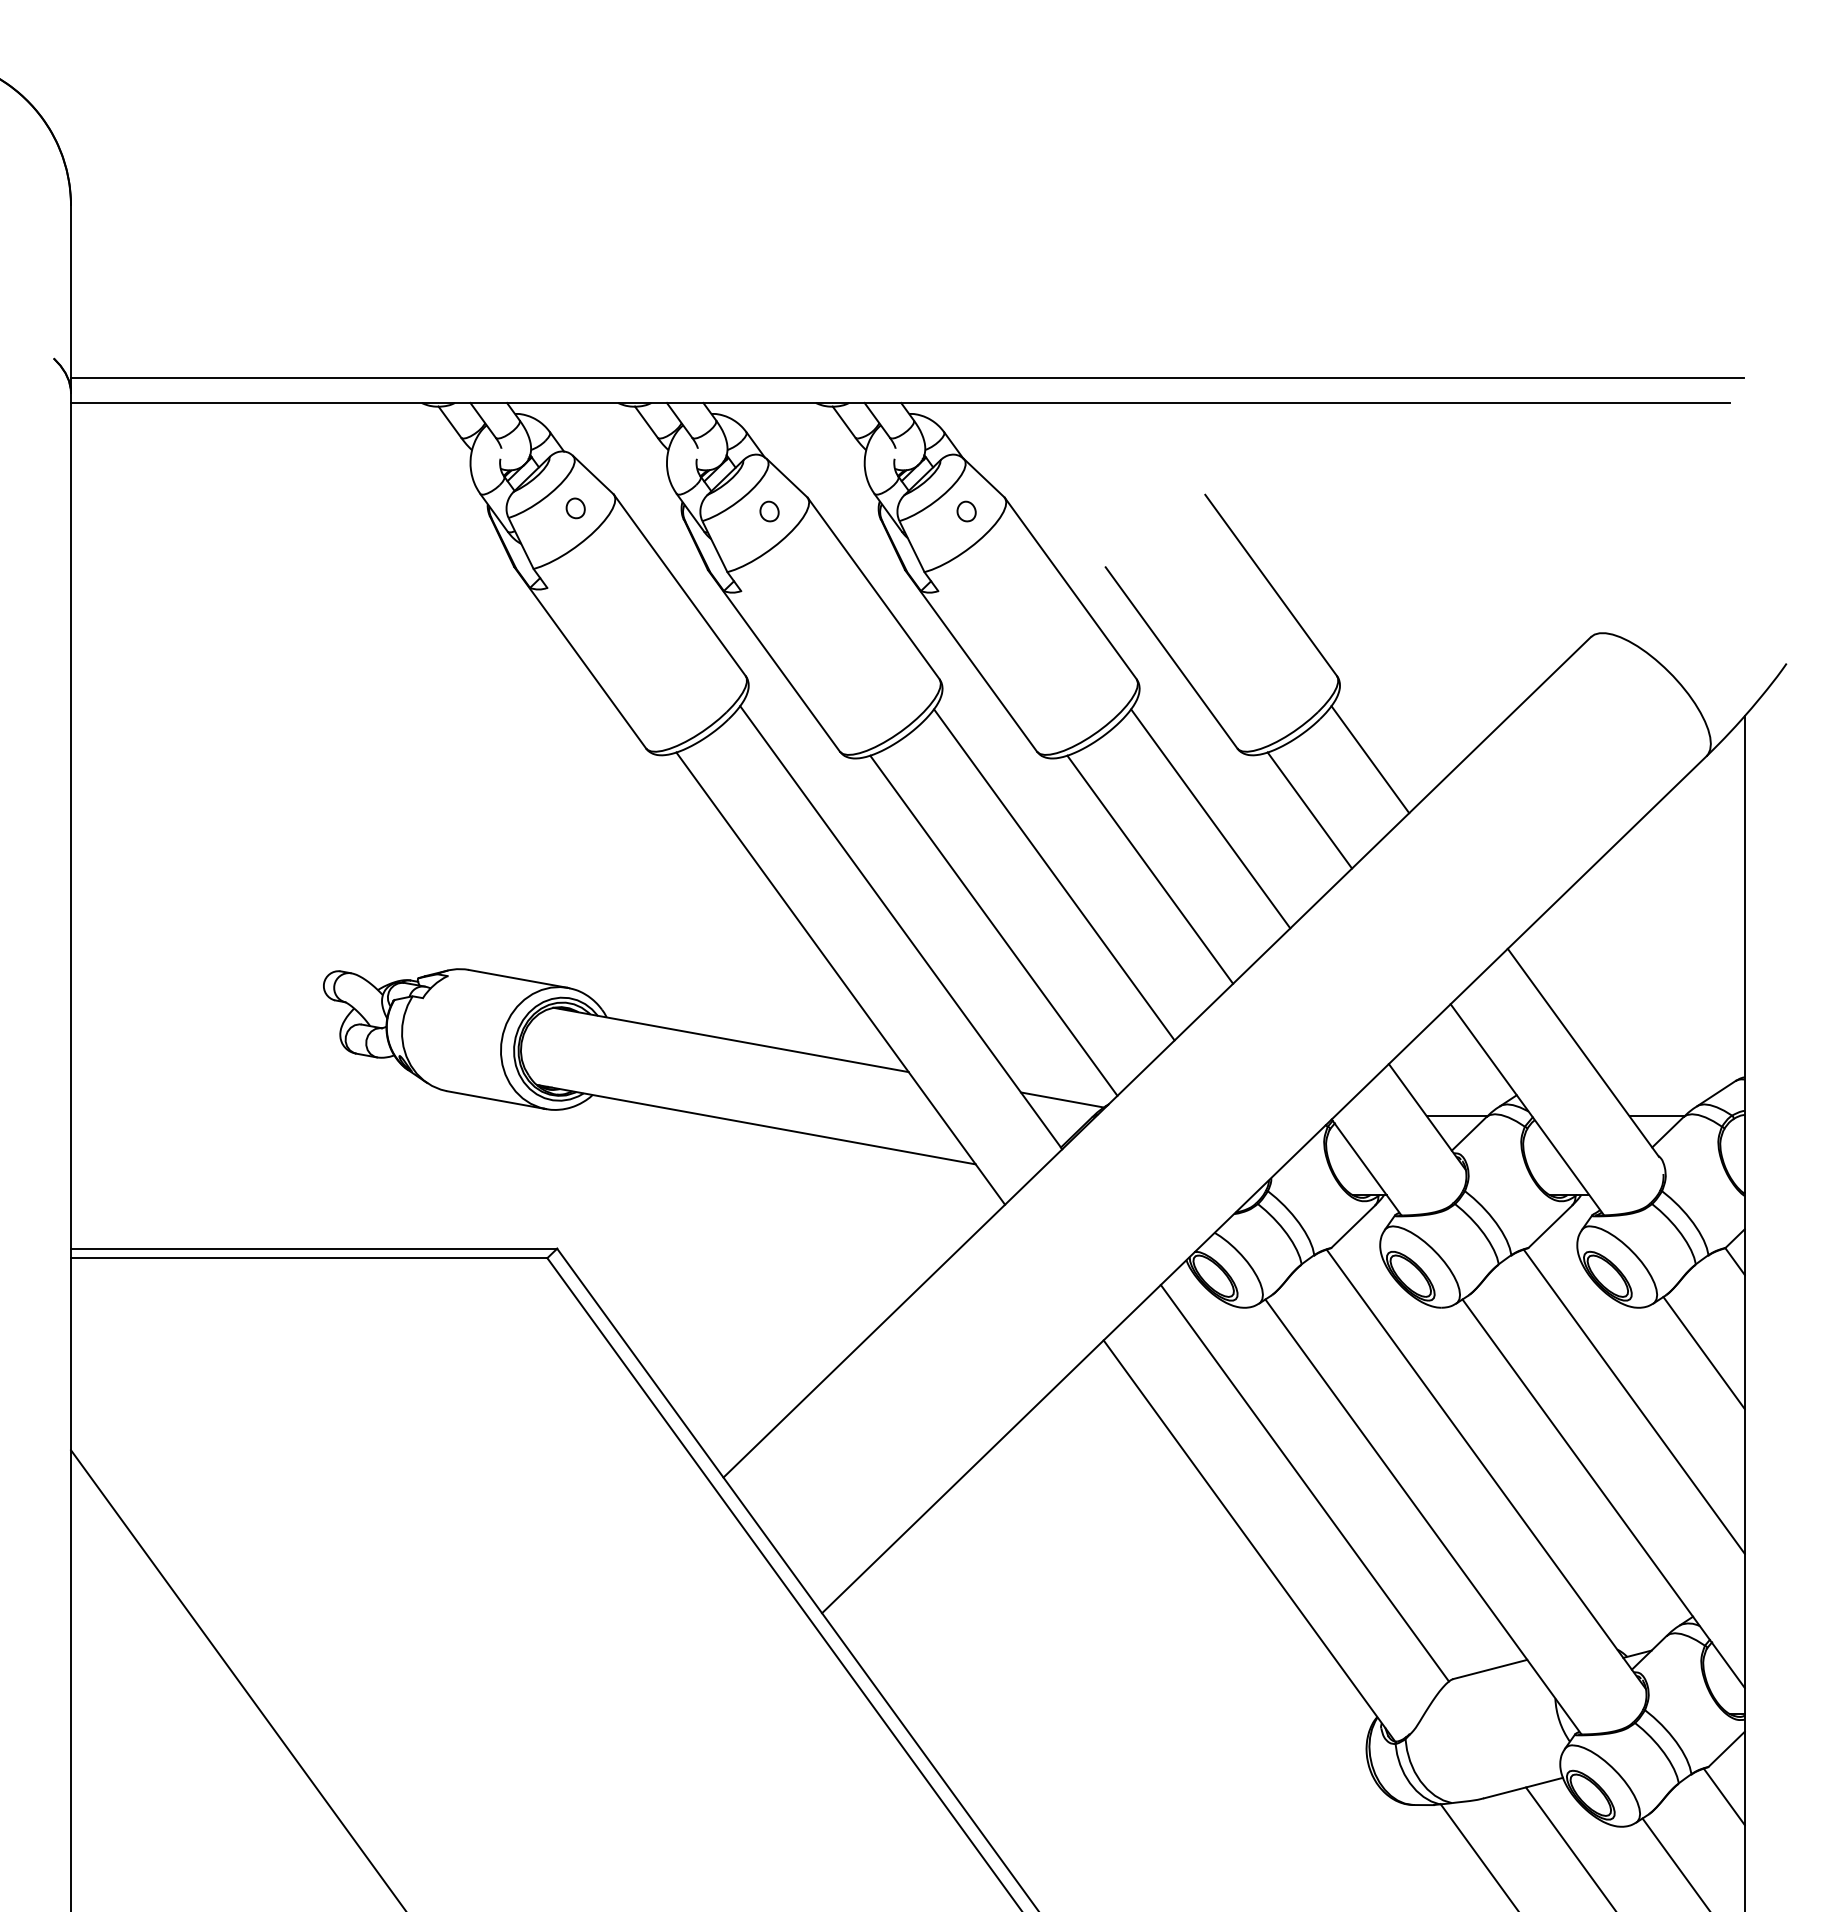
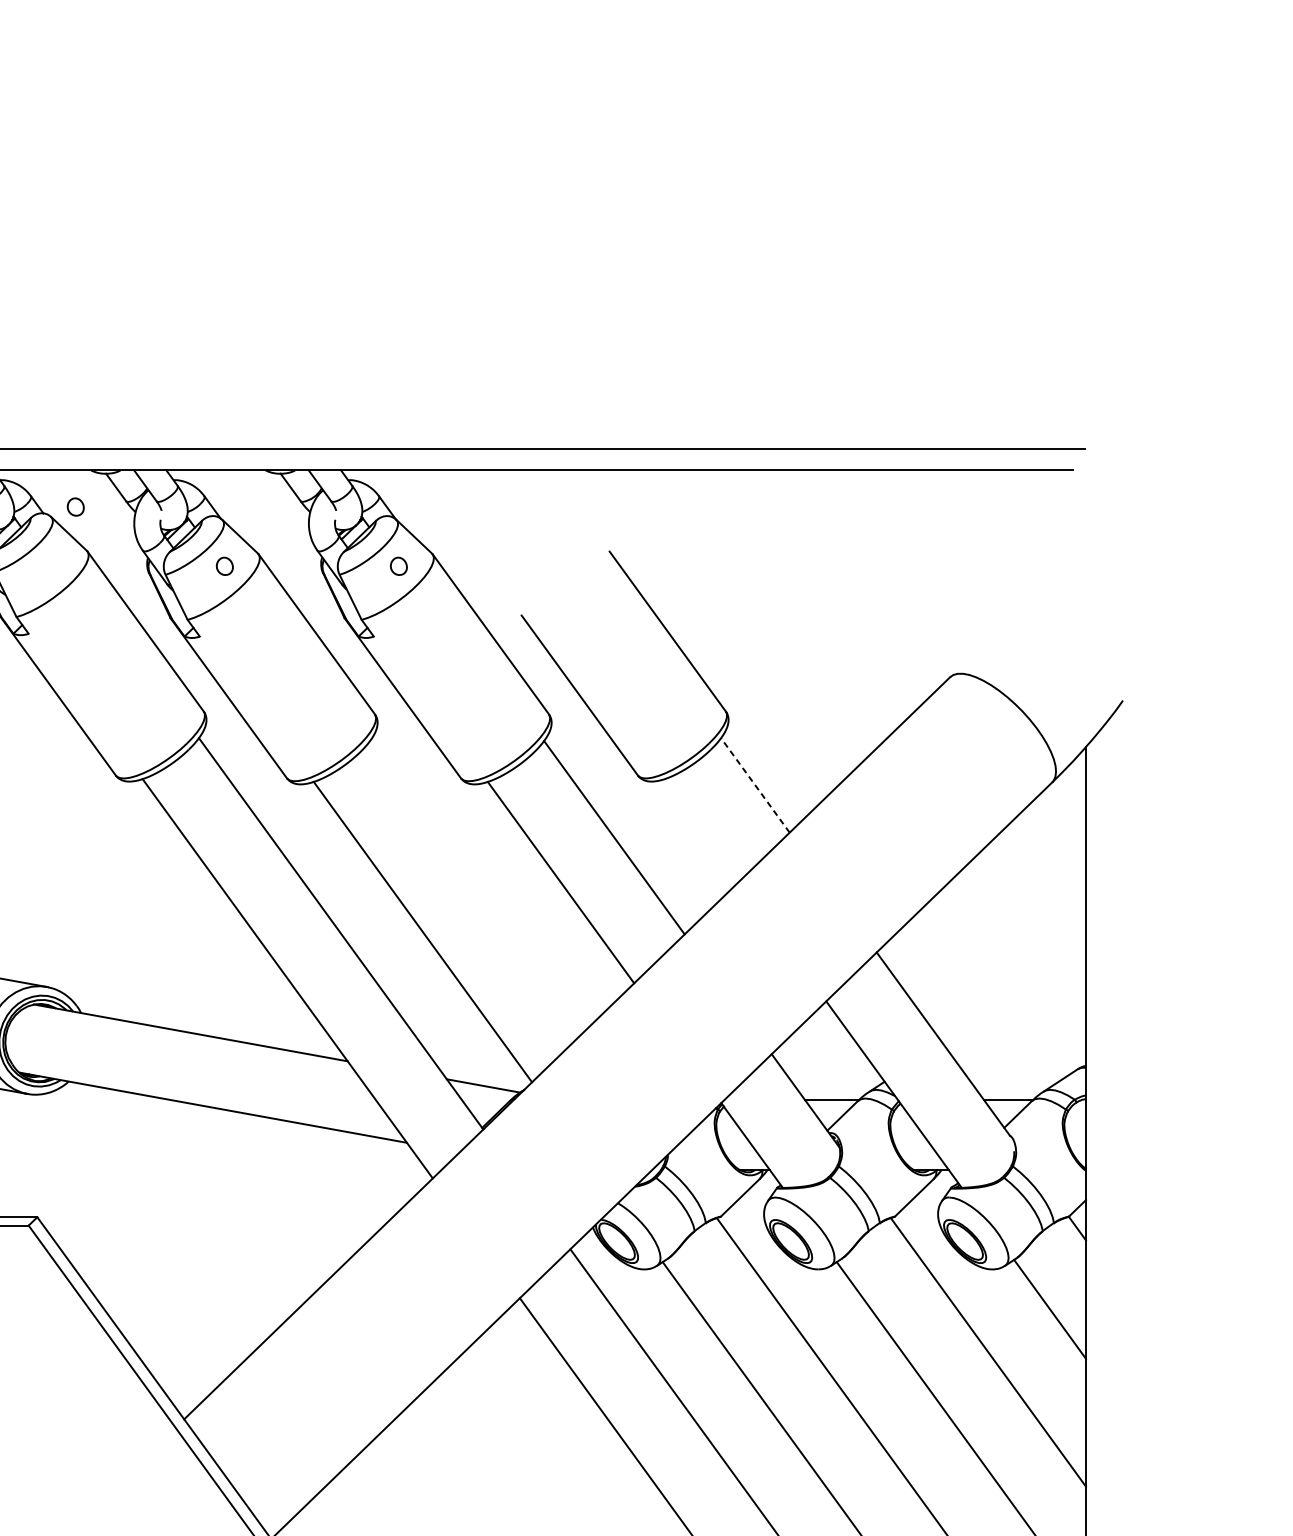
part: (575, 508) -> (75, 507), moved
line: (1370, 759) -> (755, 785), solid -> dashed
line: (1309, 810) -> (701, 830), removed
line: (1054, 874) -> (476, 886), removed

